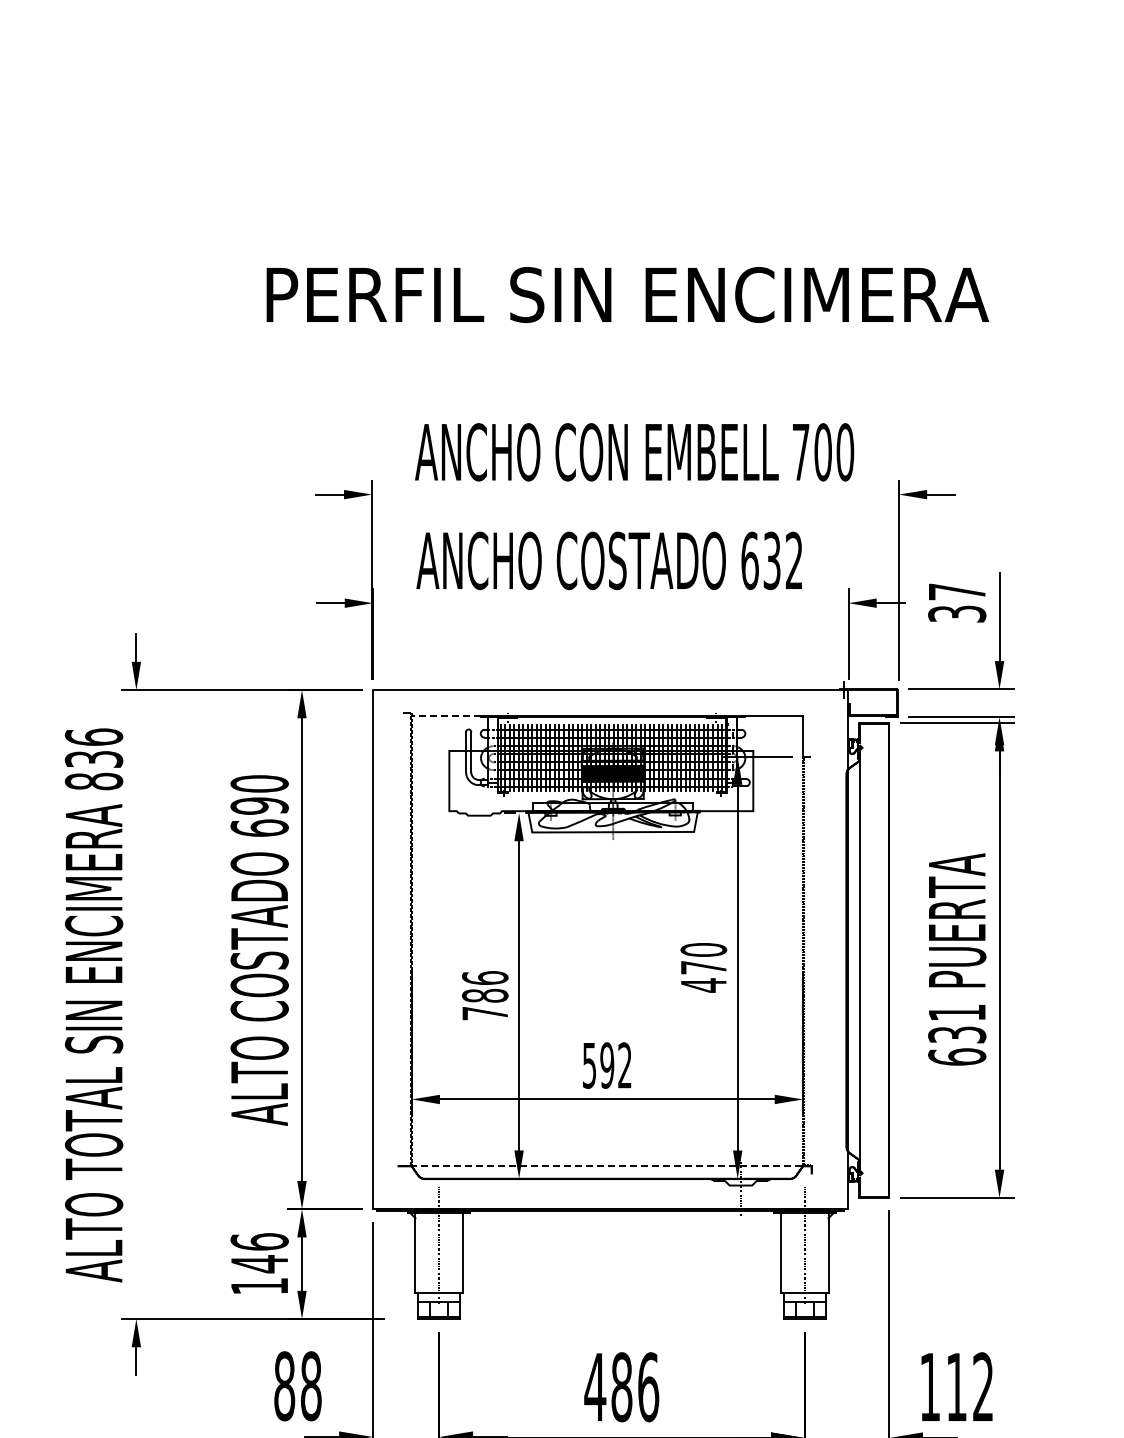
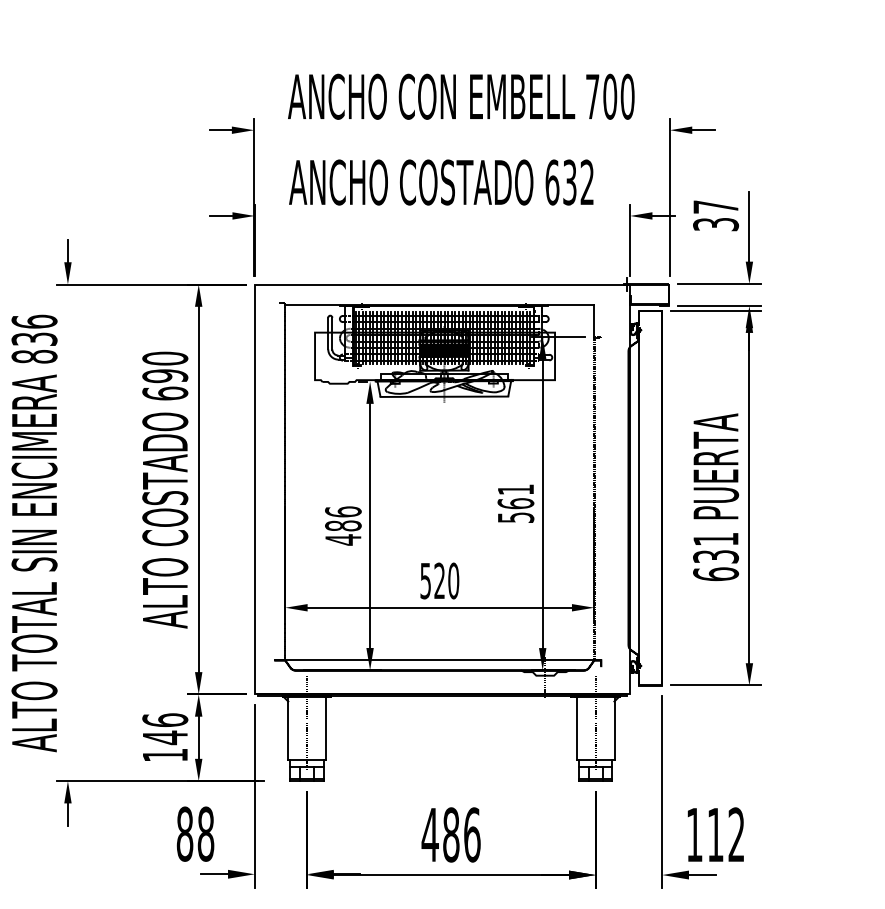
line: (446, 716) -> (312, 305), dashed -> solid
text: (703, 967) -> (515, 503), 470 -> 561
text: (484, 1013) -> (342, 539), 786 -> 486
text: (615, 1065) -> (446, 580), 592 -> 520
line: (605, 1165) -> (438, 659), dashed -> solid

